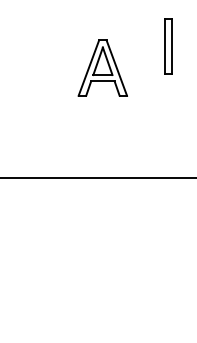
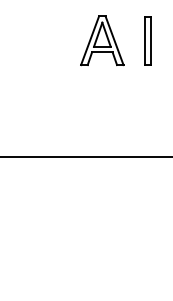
part: (103, 67) -> (102, 40), moved

